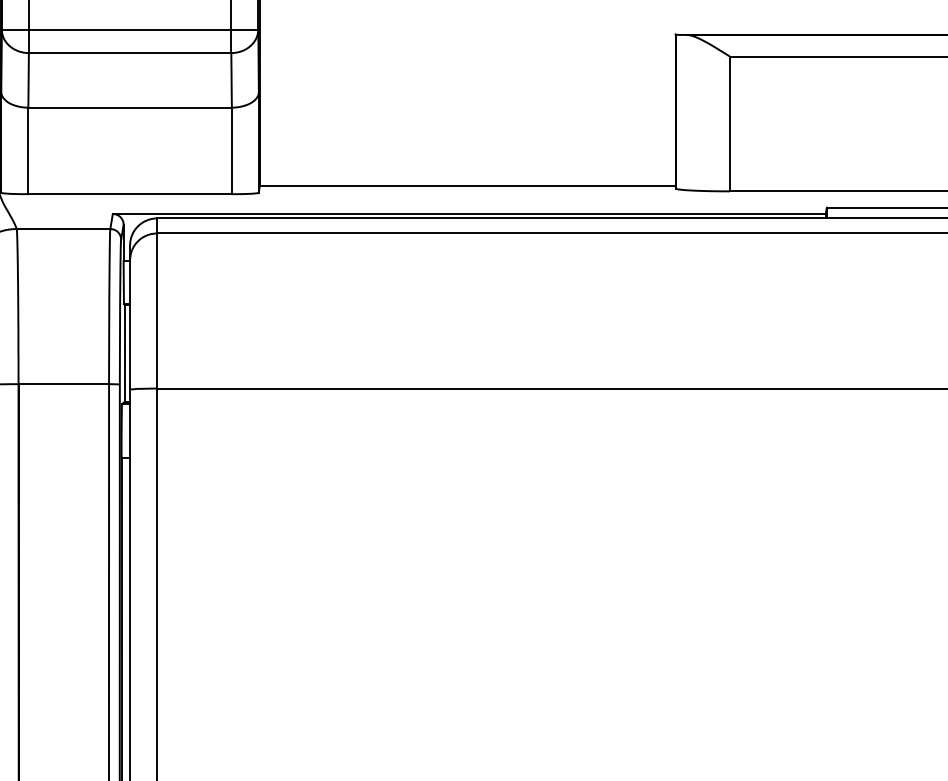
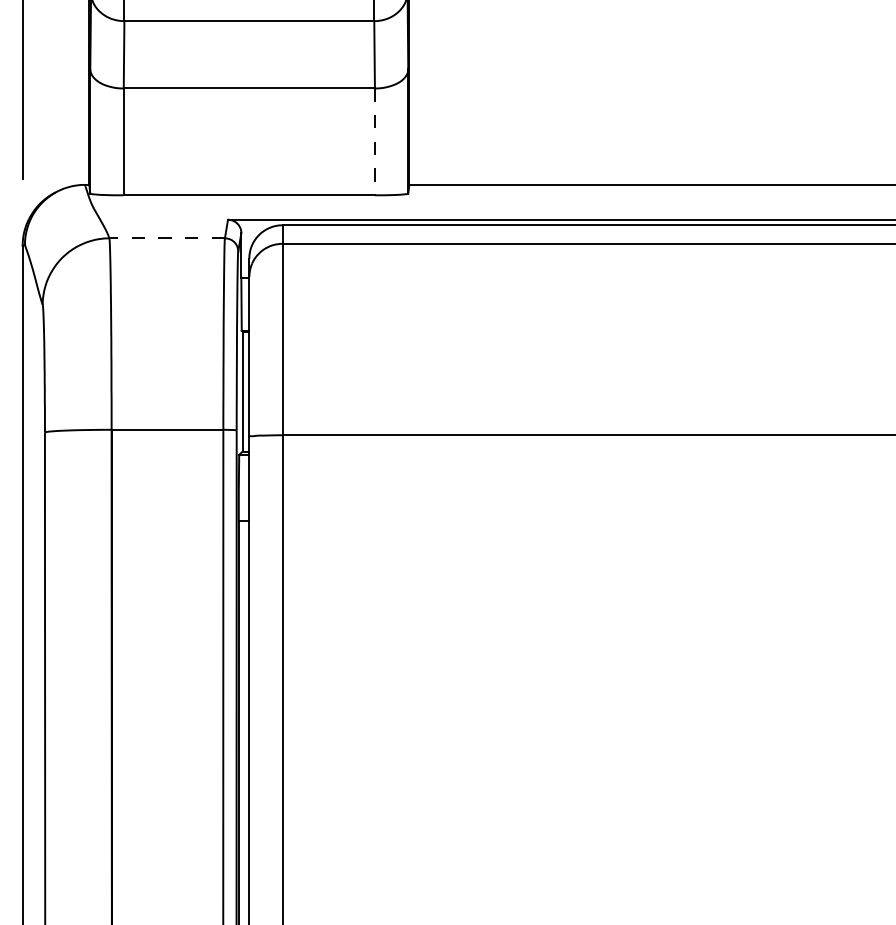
line: (231, 151) -> (374, 142), solid -> dashed
line: (63, 229) -> (167, 238), solid -> dashed

